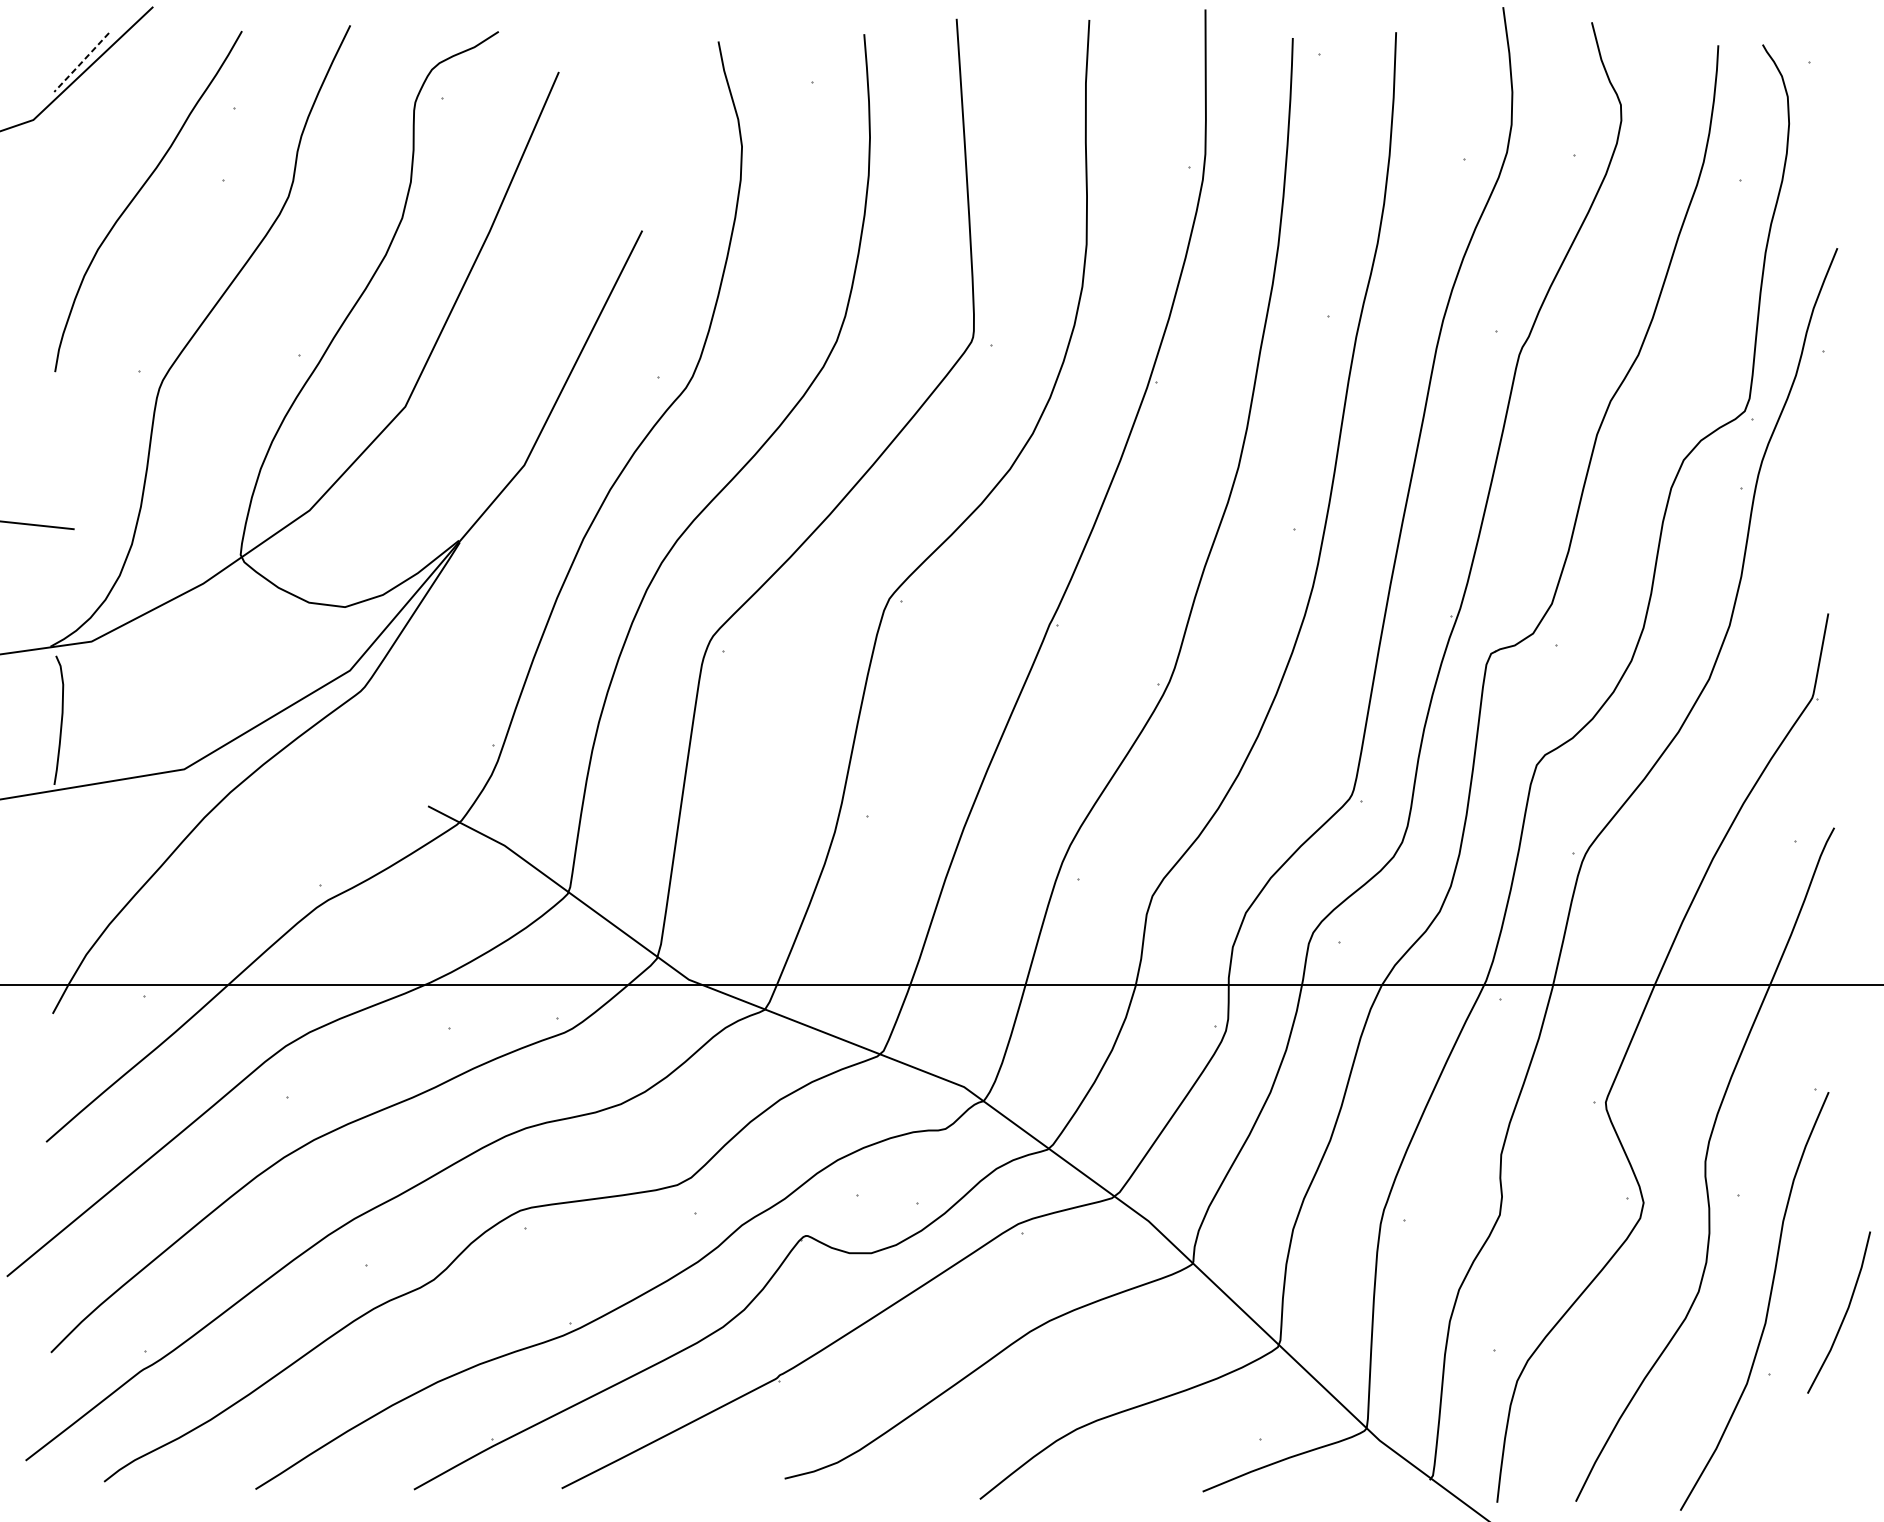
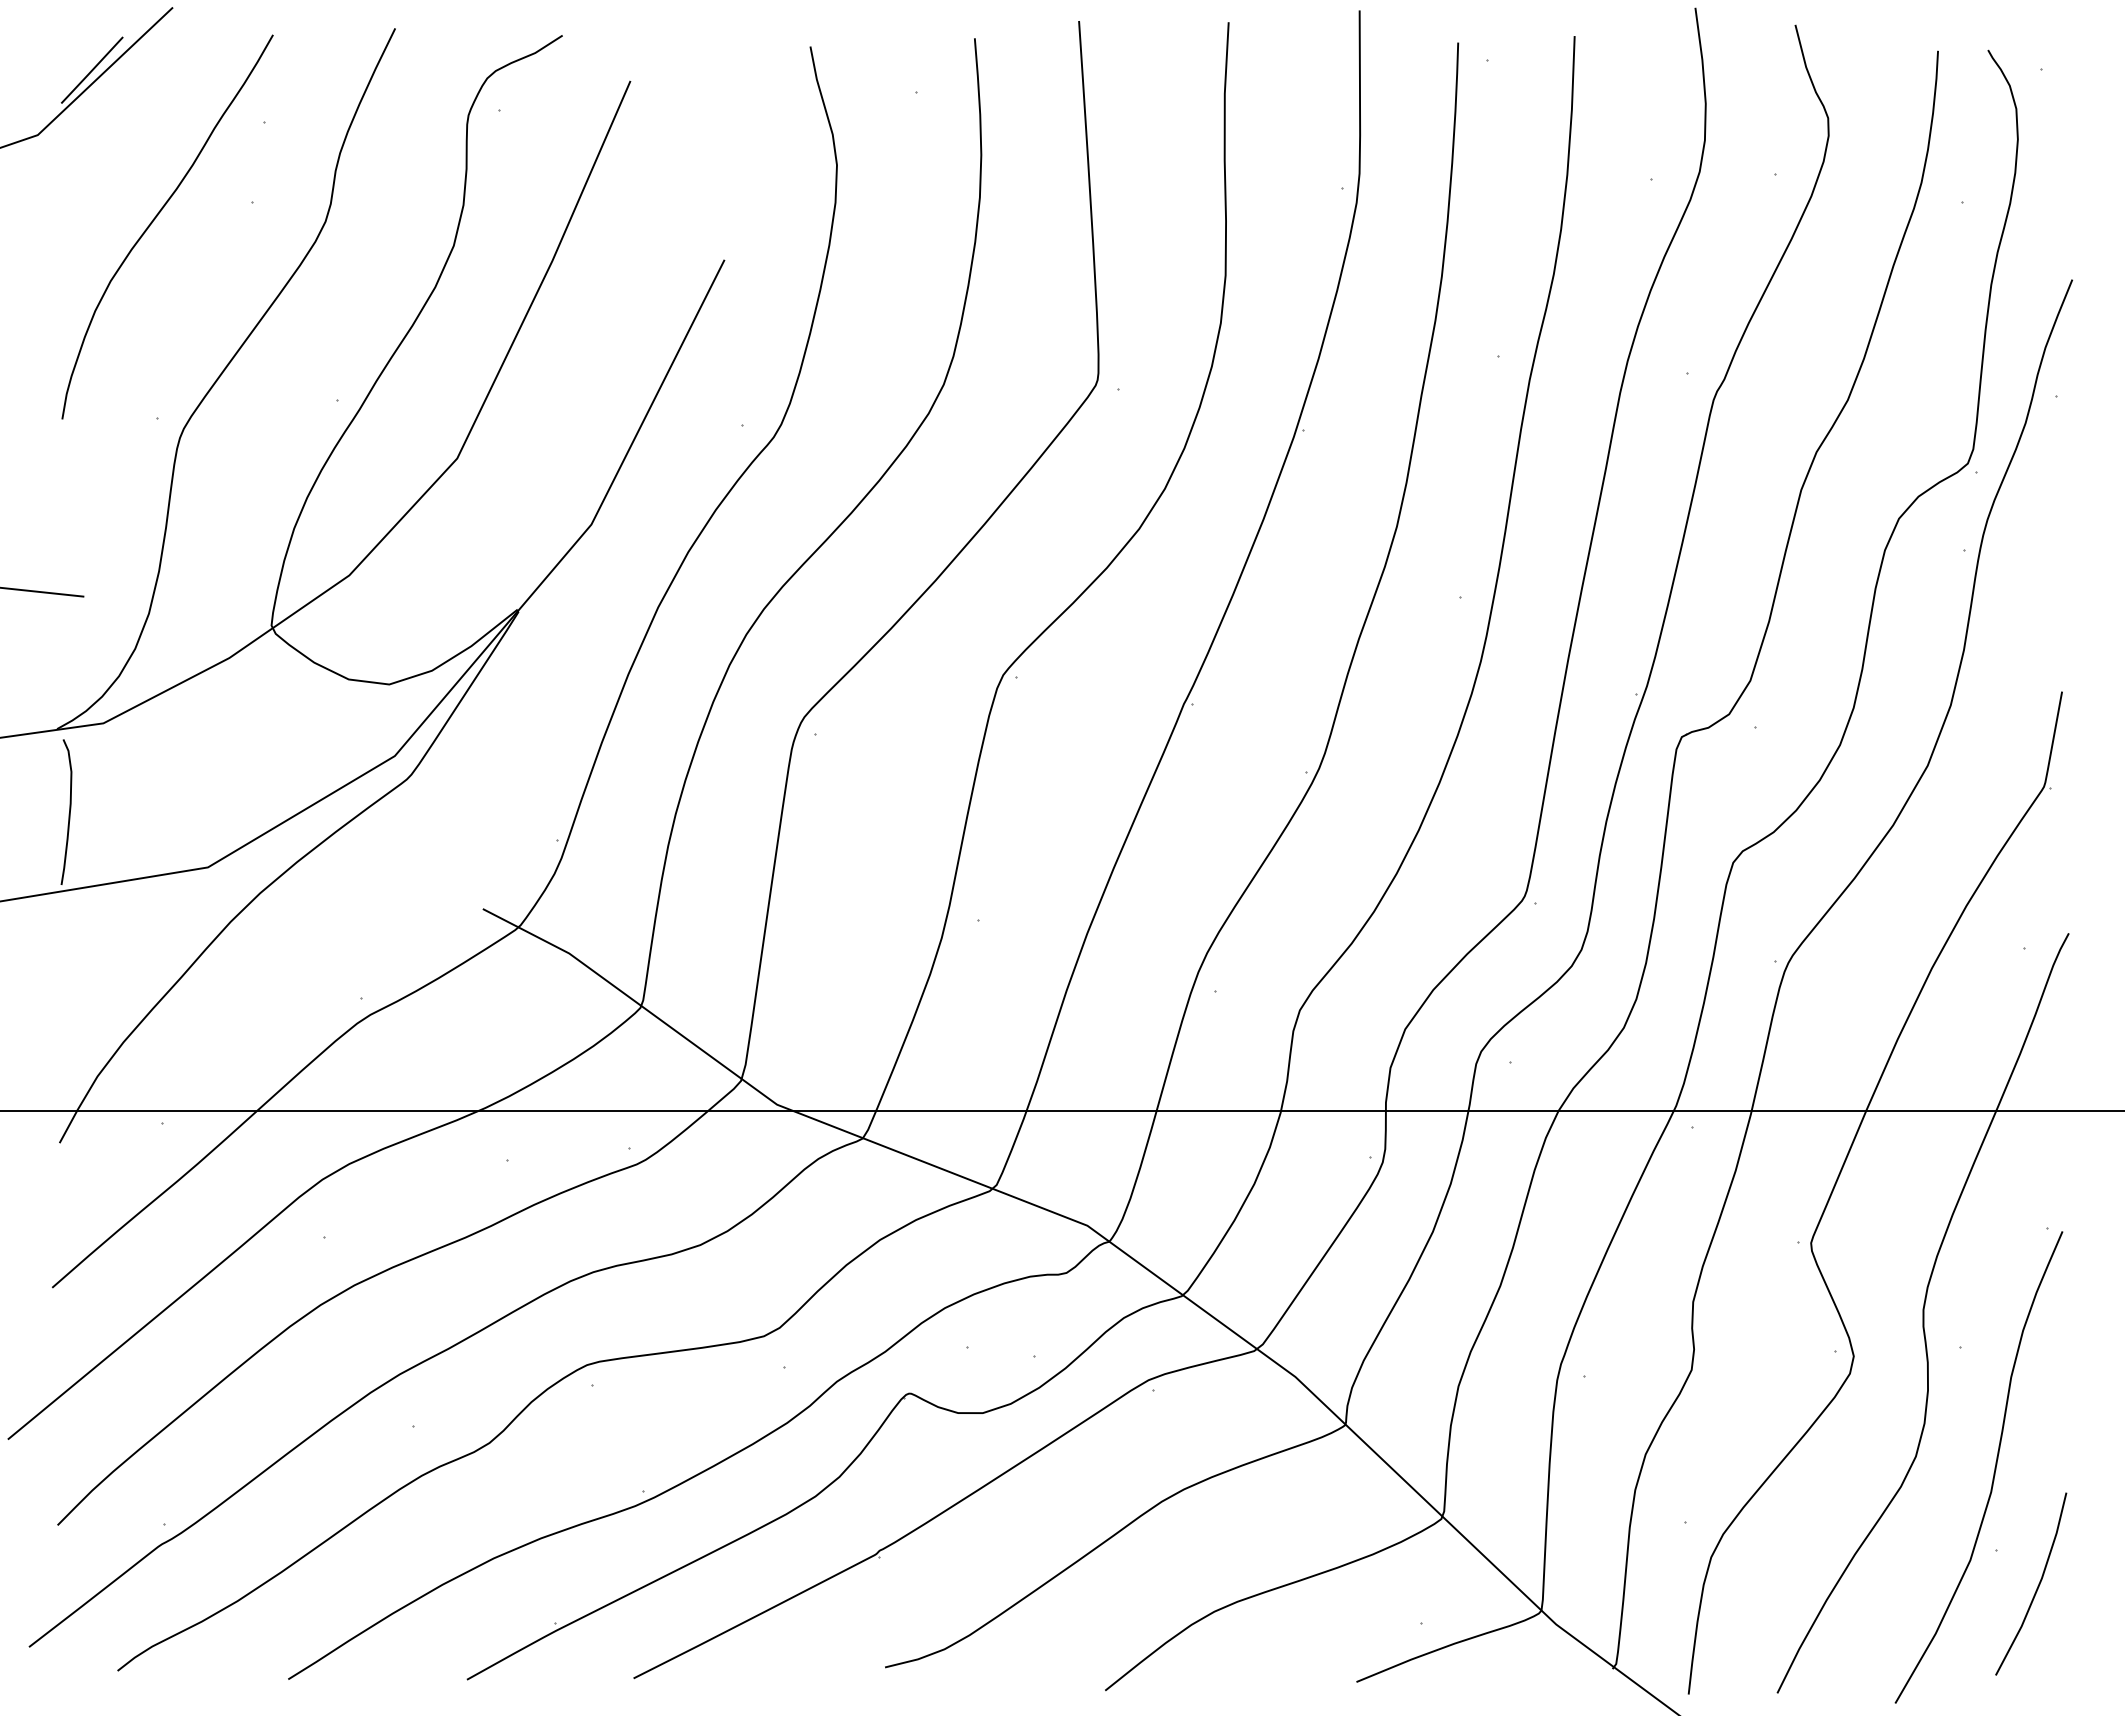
line: (81, 63) -> (91, 71), dashed -> solid
line: (1844, 1314) -> (2037, 1586), moved

